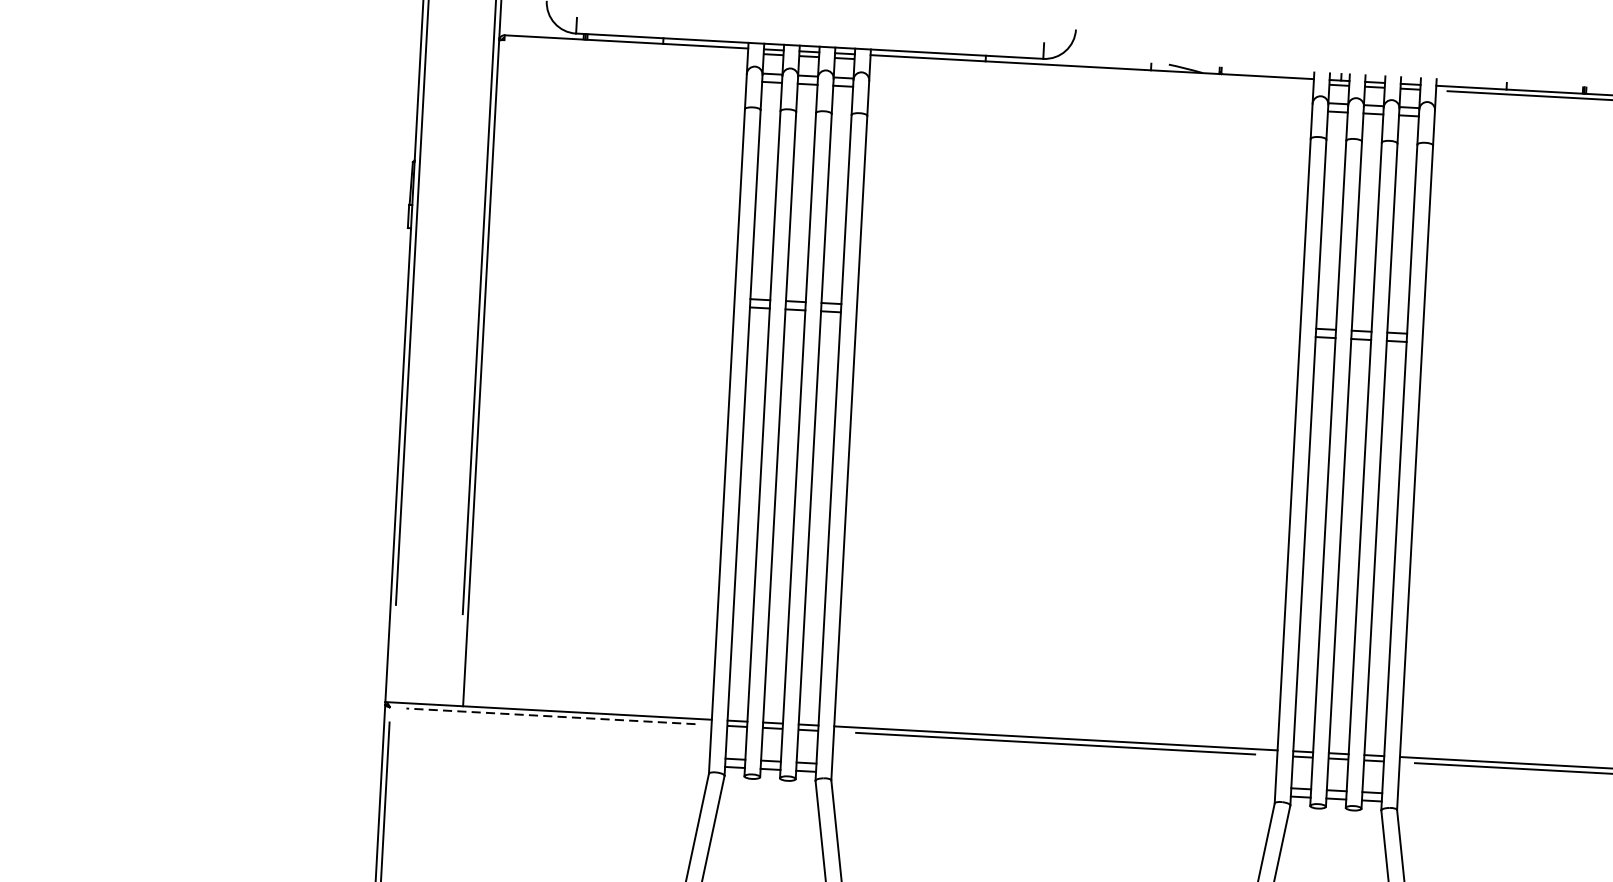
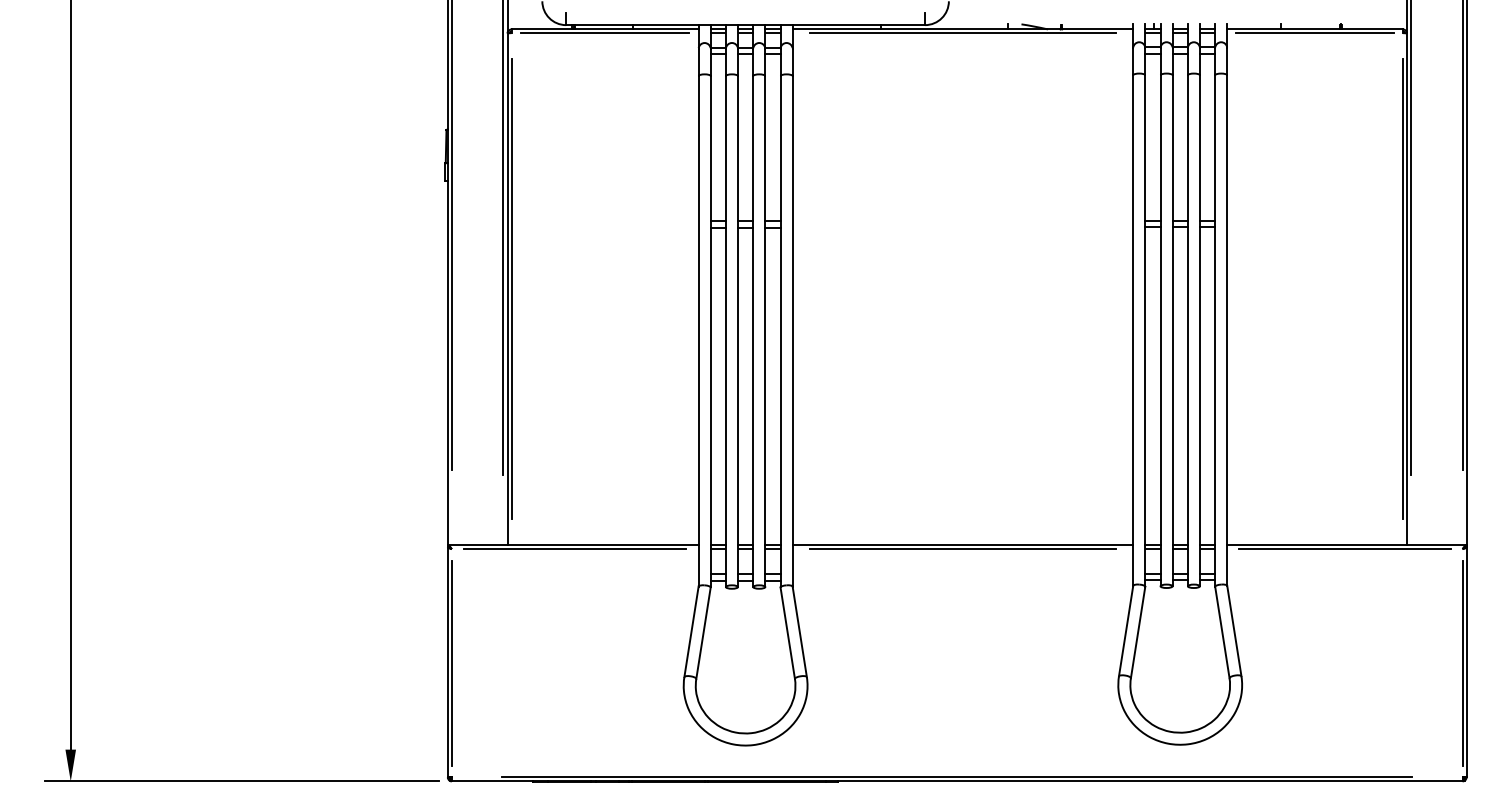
line: (625, 47) -> (604, 33), added
line: (1091, 72) -> (962, 33), added
line: (486, 372) -> (511, 288), added
line: (549, 716) -> (574, 549), dashed -> solid

